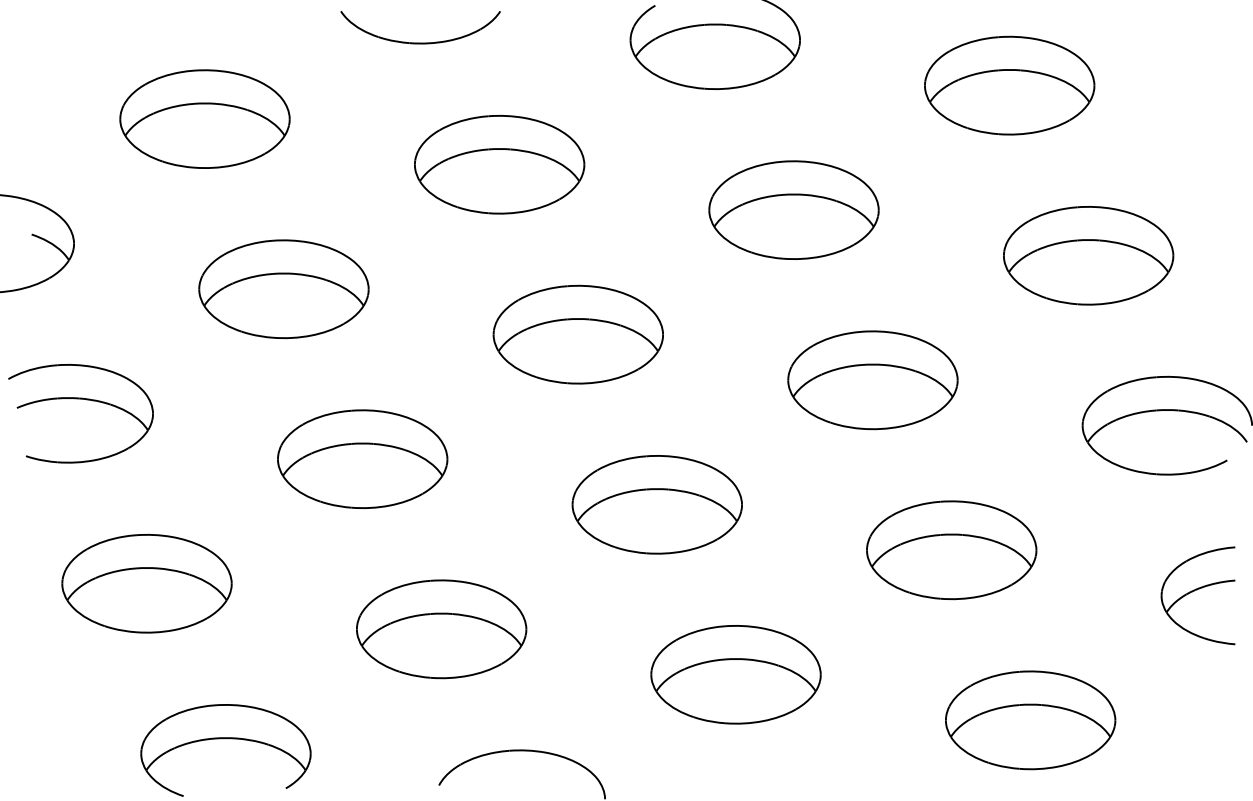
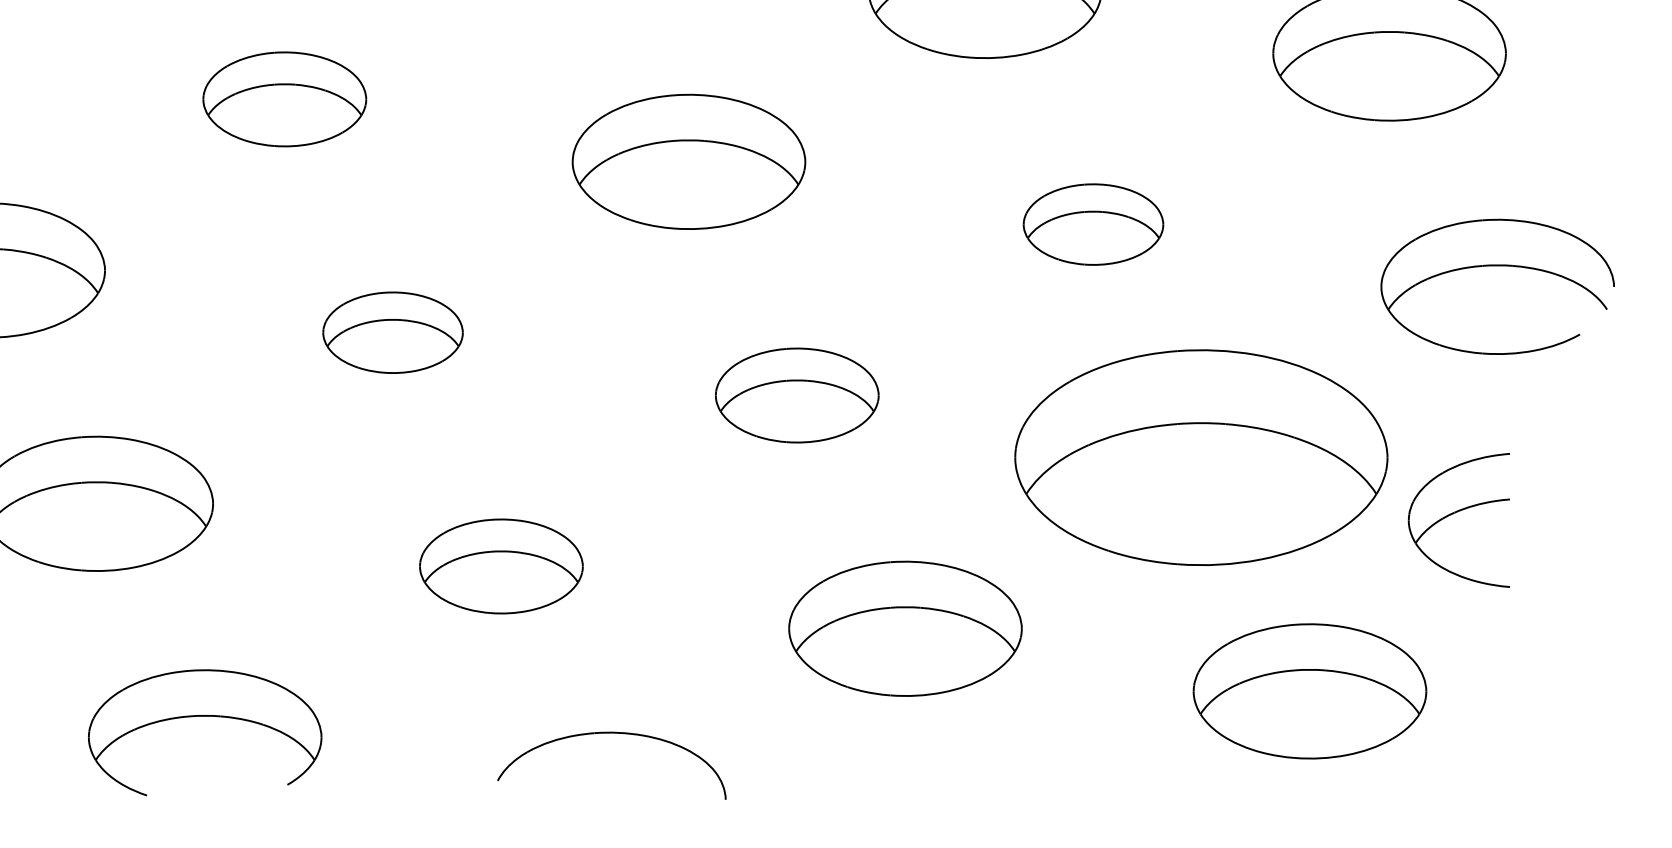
part: (283, 288) -> (284, 98), size x0.7
part: (872, 380) -> (1092, 224), size x0.6
part: (362, 458) -> (392, 331), size x0.6
part: (656, 504) -> (796, 395), size x0.7
part: (951, 550) -> (1201, 458), size x1.6
part: (1197, 595) -> (1458, 519), moved
part: (441, 629) -> (501, 566), size x0.7

